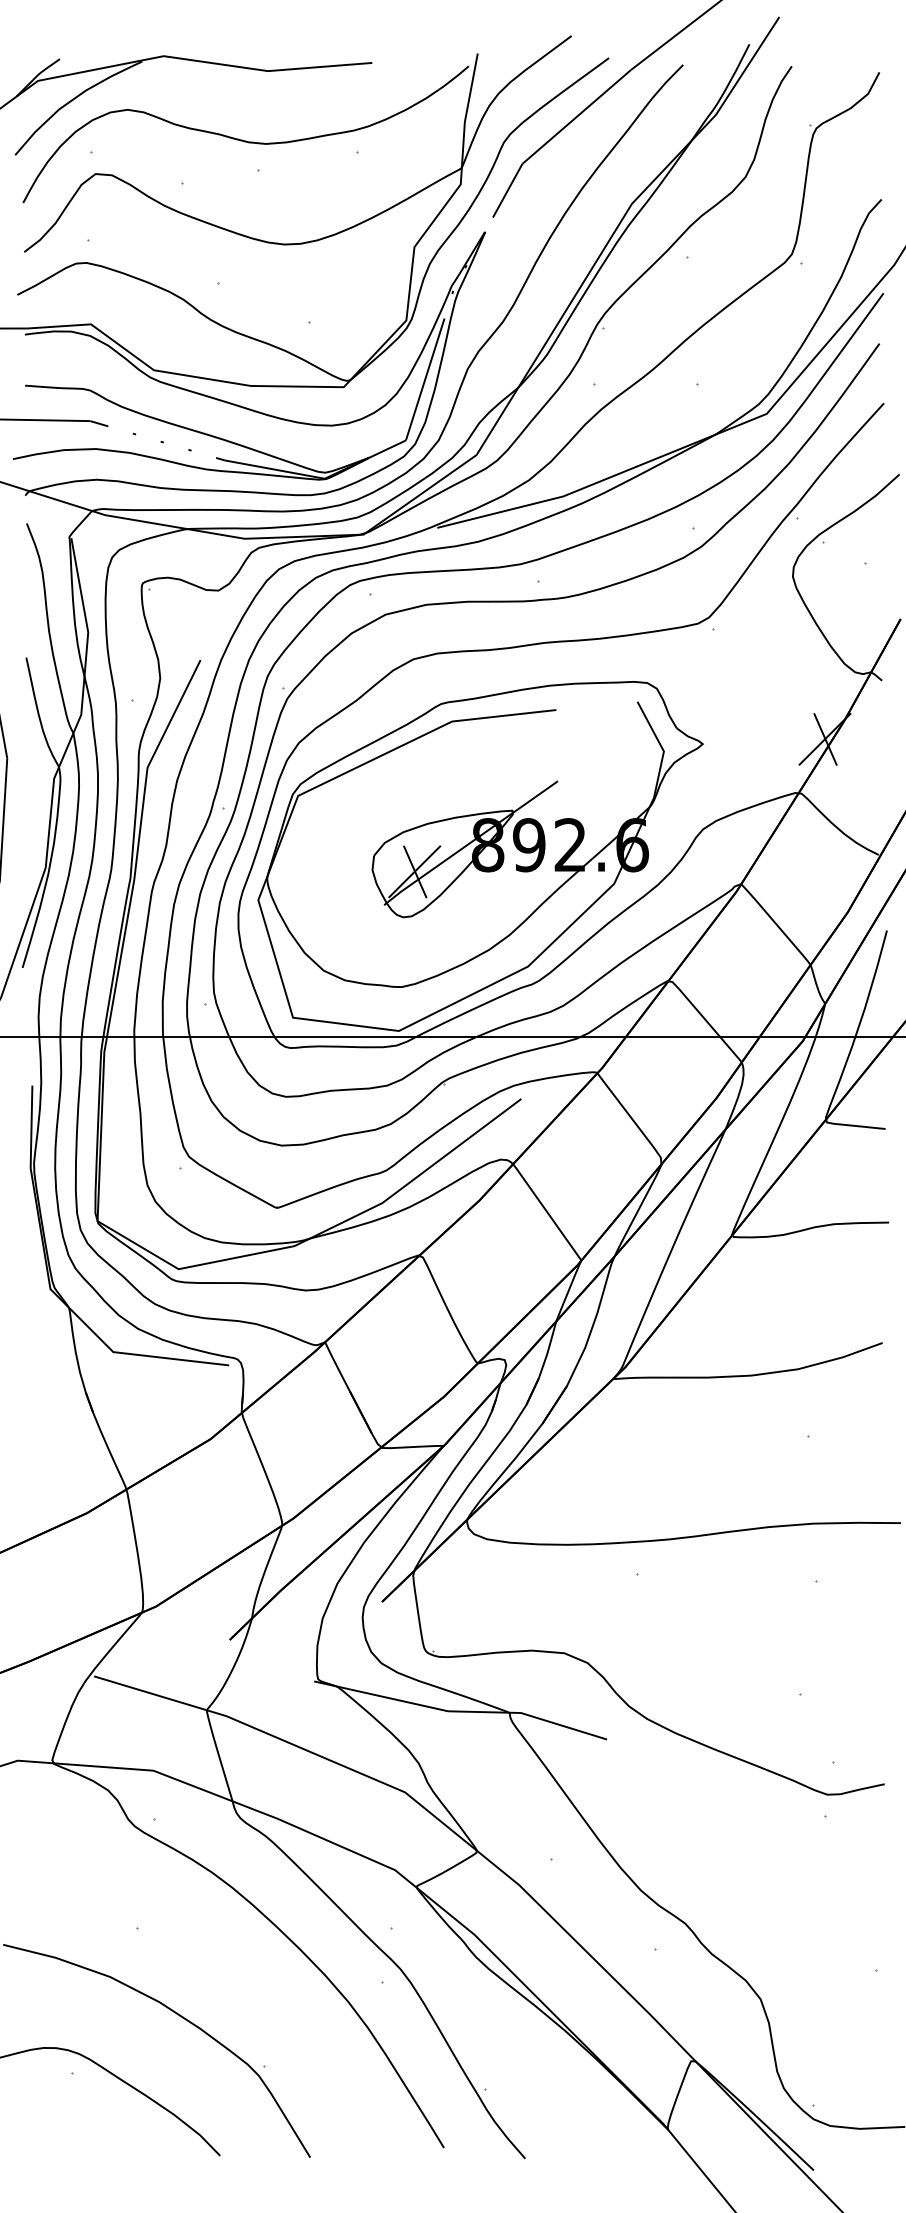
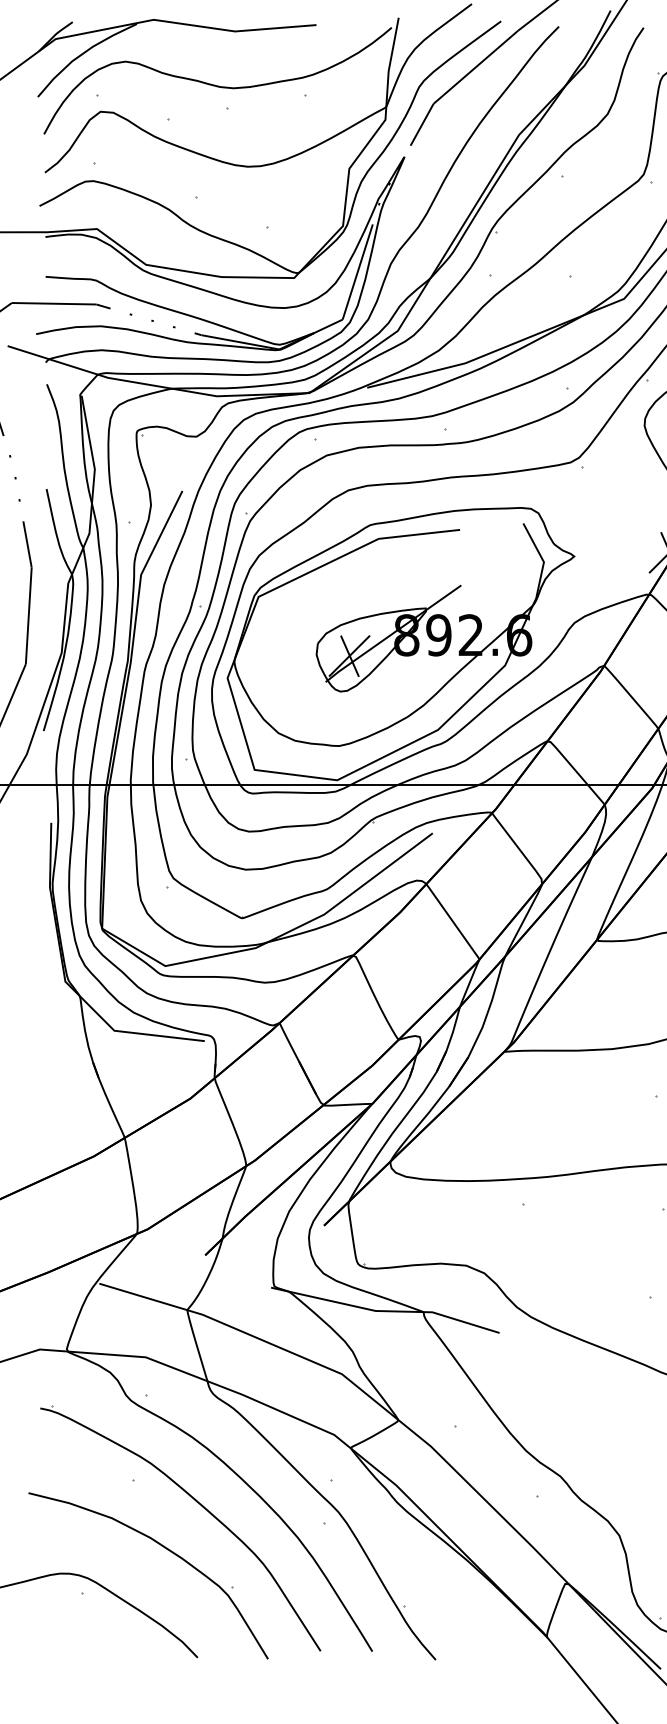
part: (225, 1962) -> (201, 1506), added

